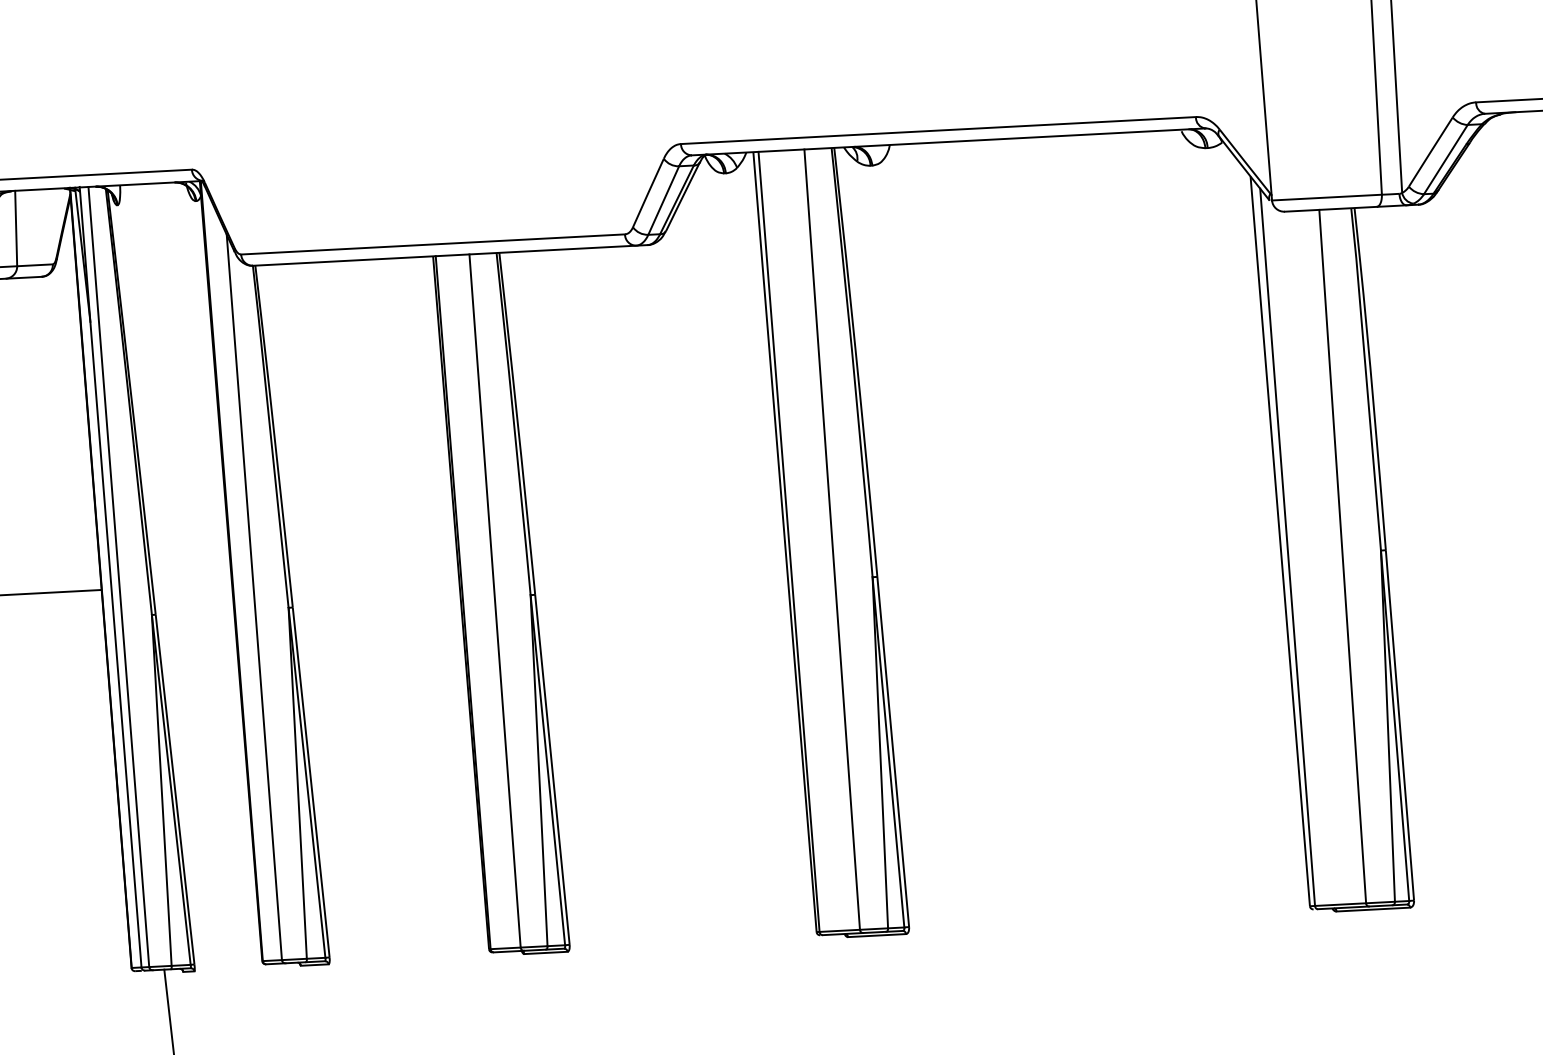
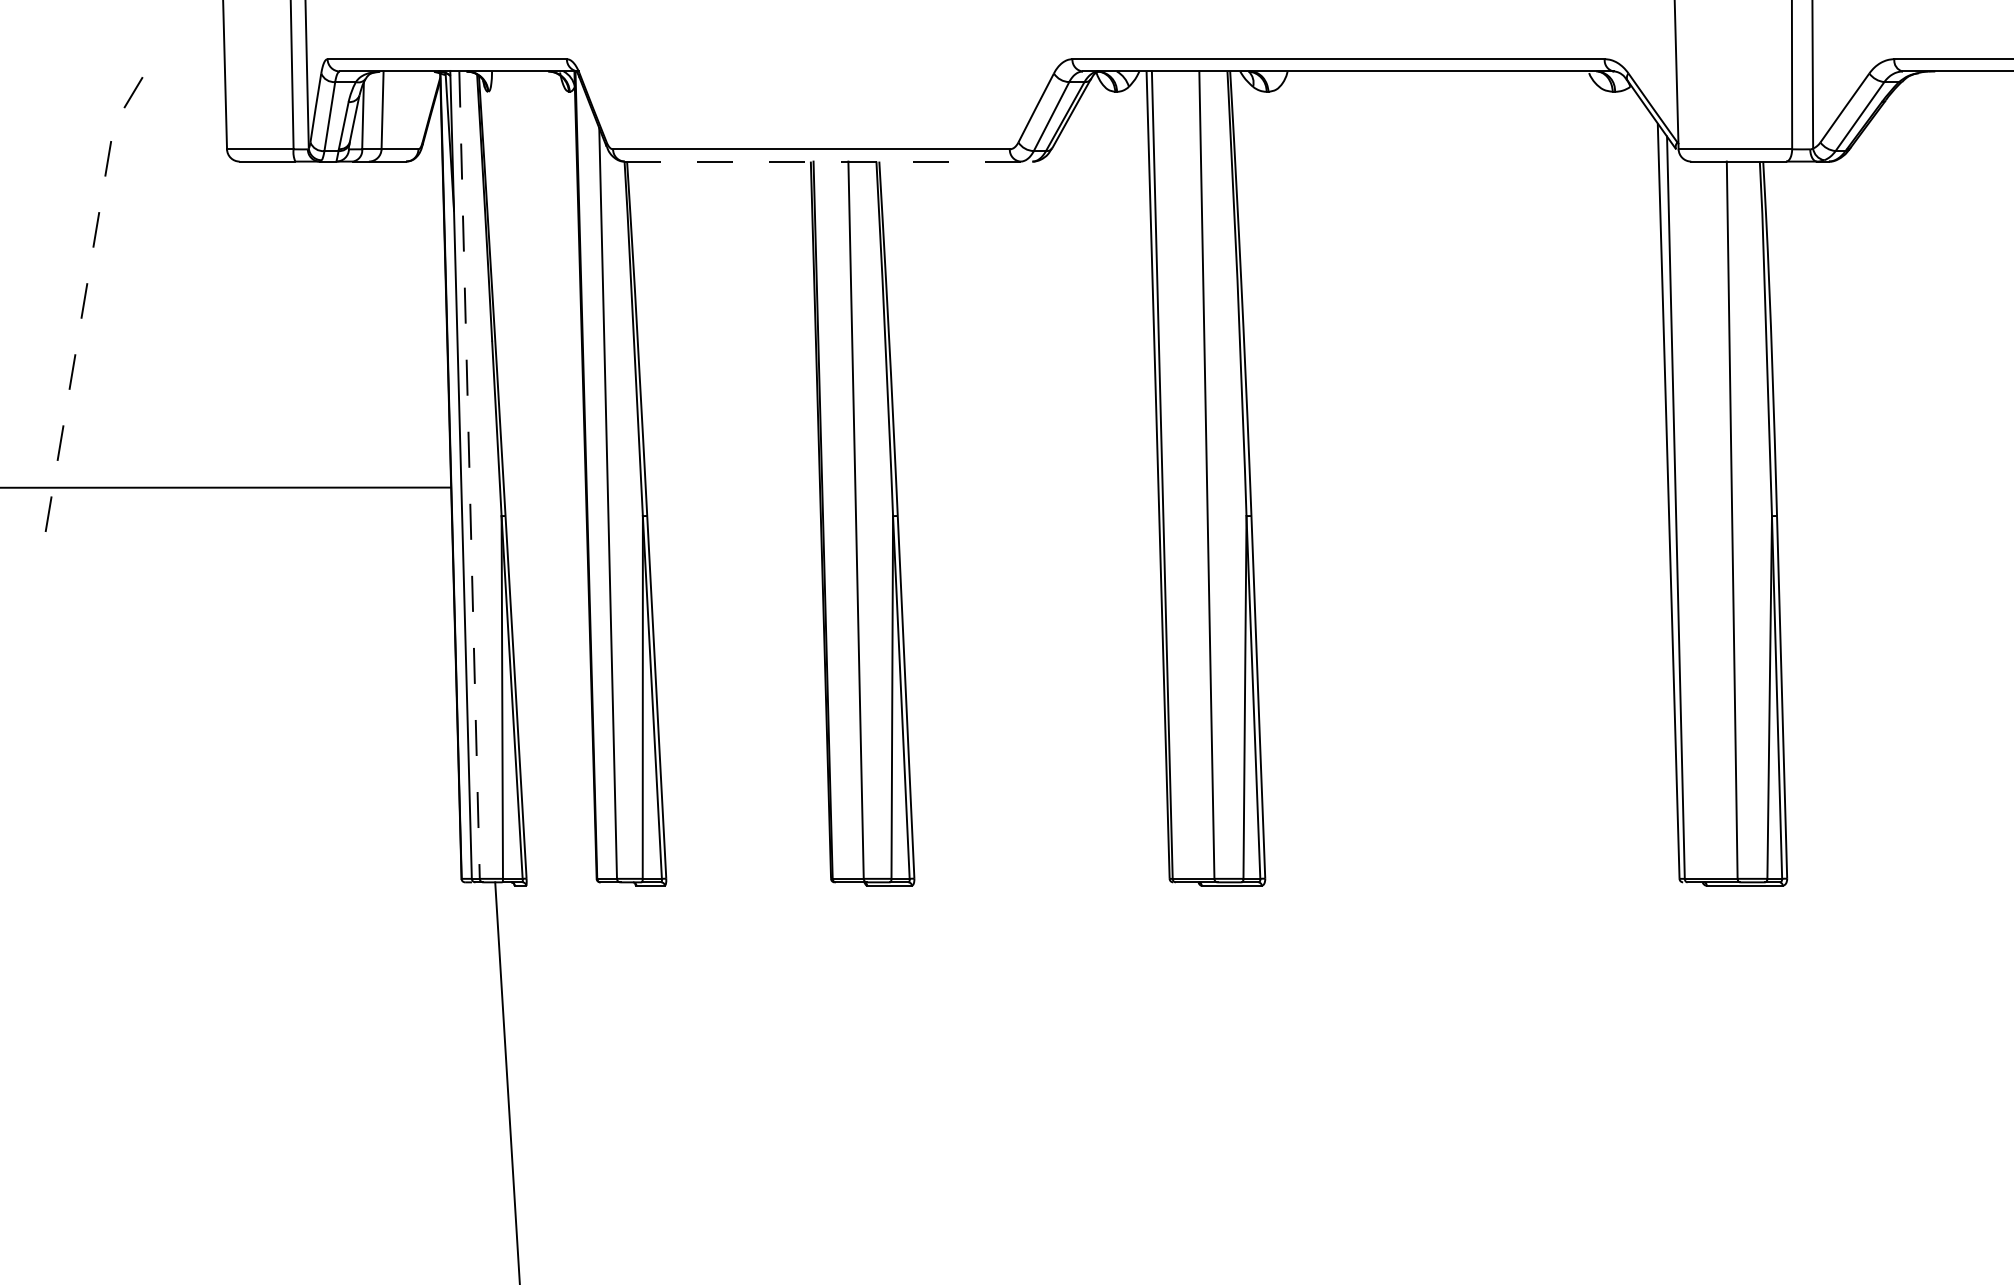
line: (450, 255) -> (828, 161), solid -> dashed
line: (118, 577) -> (469, 475), solid -> dashed

